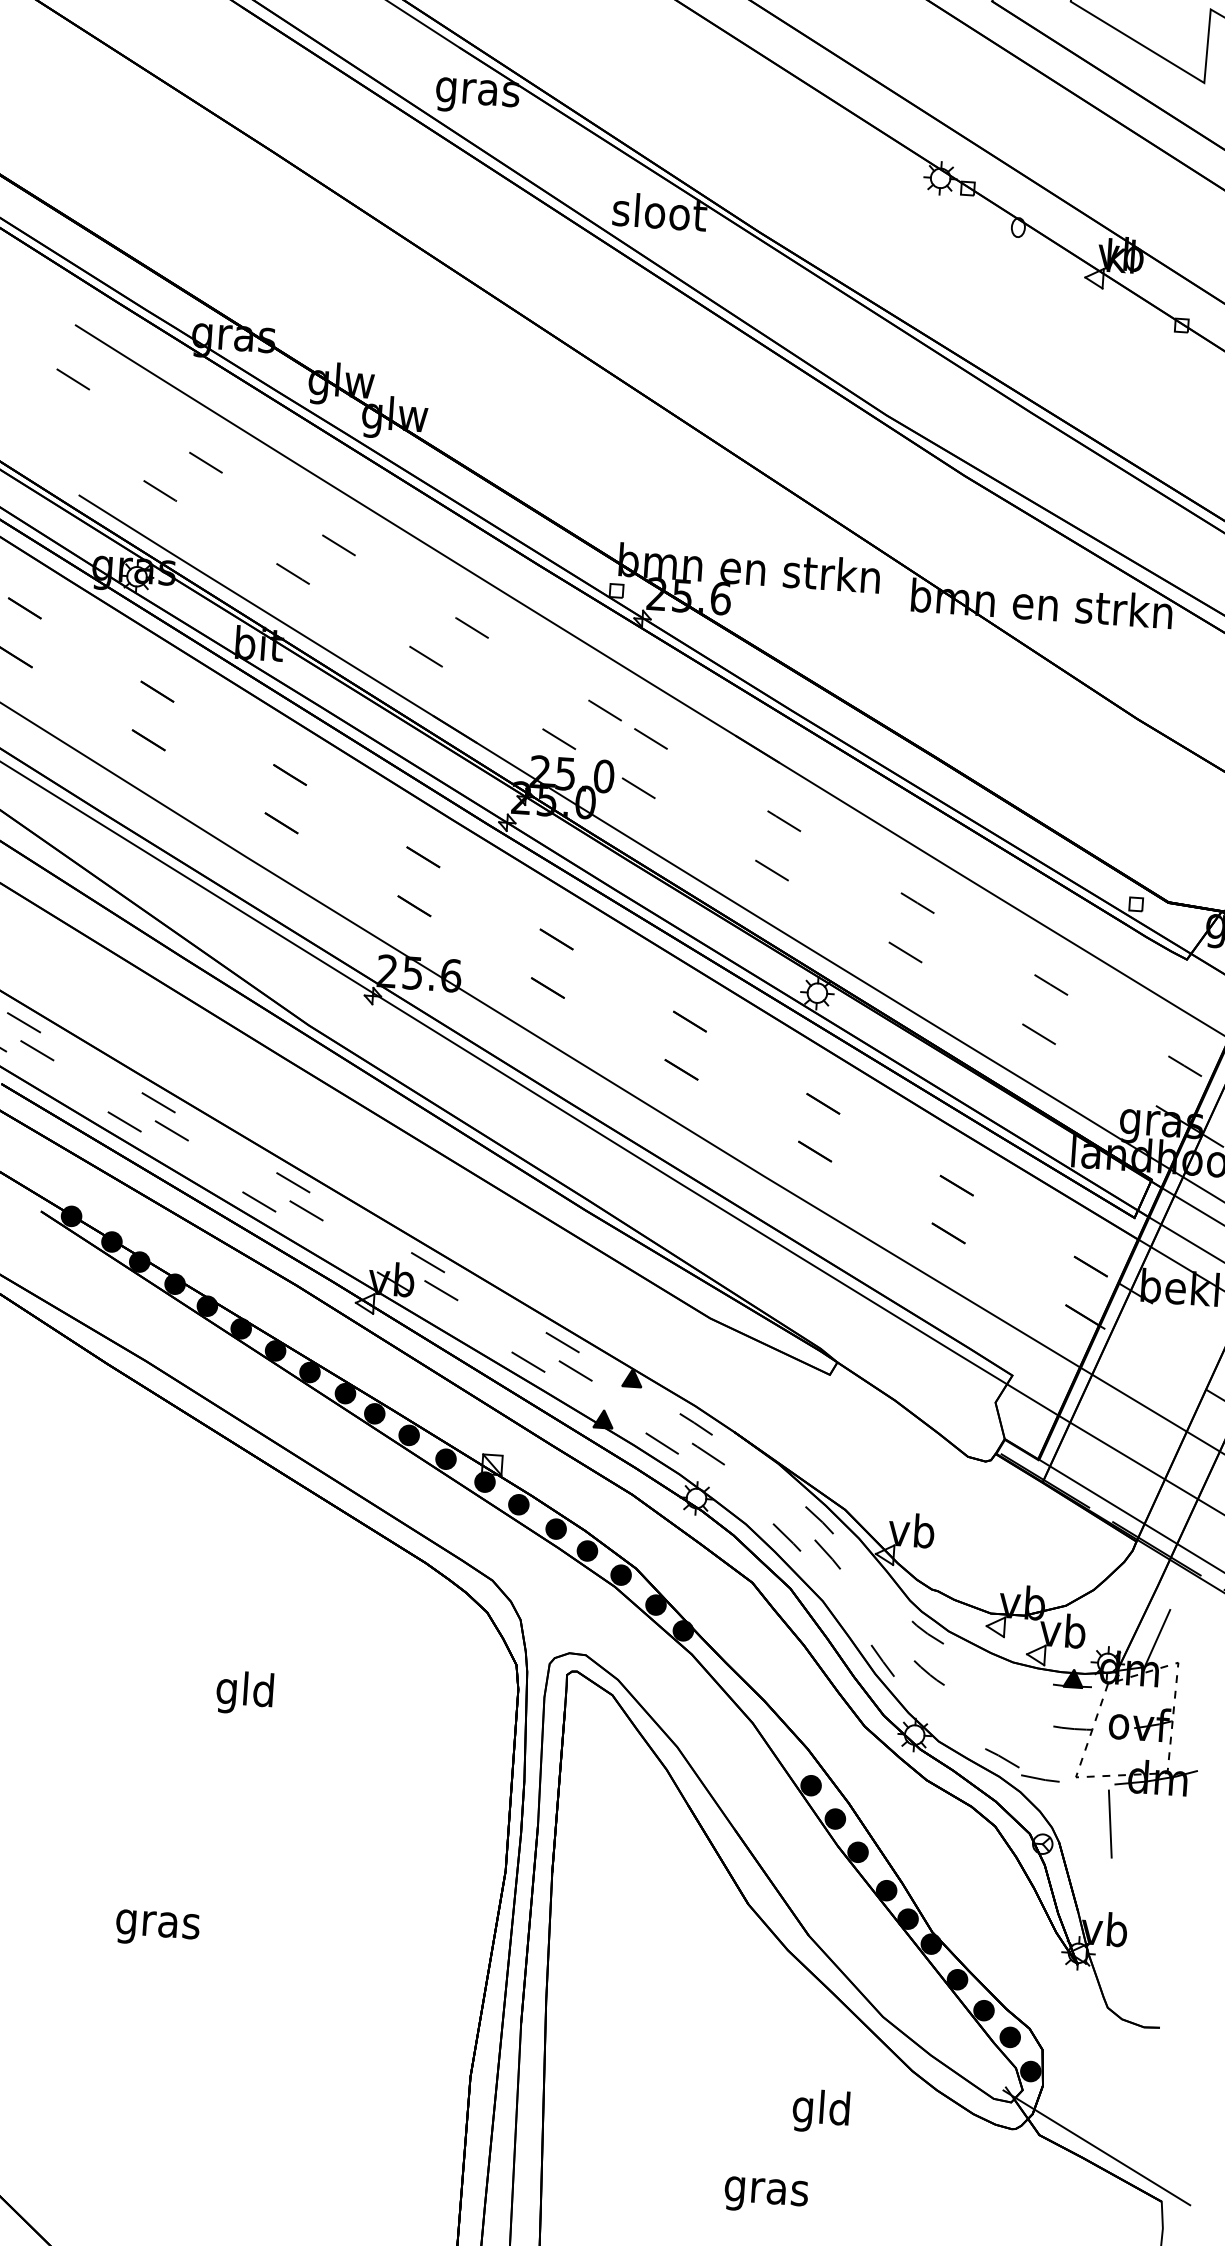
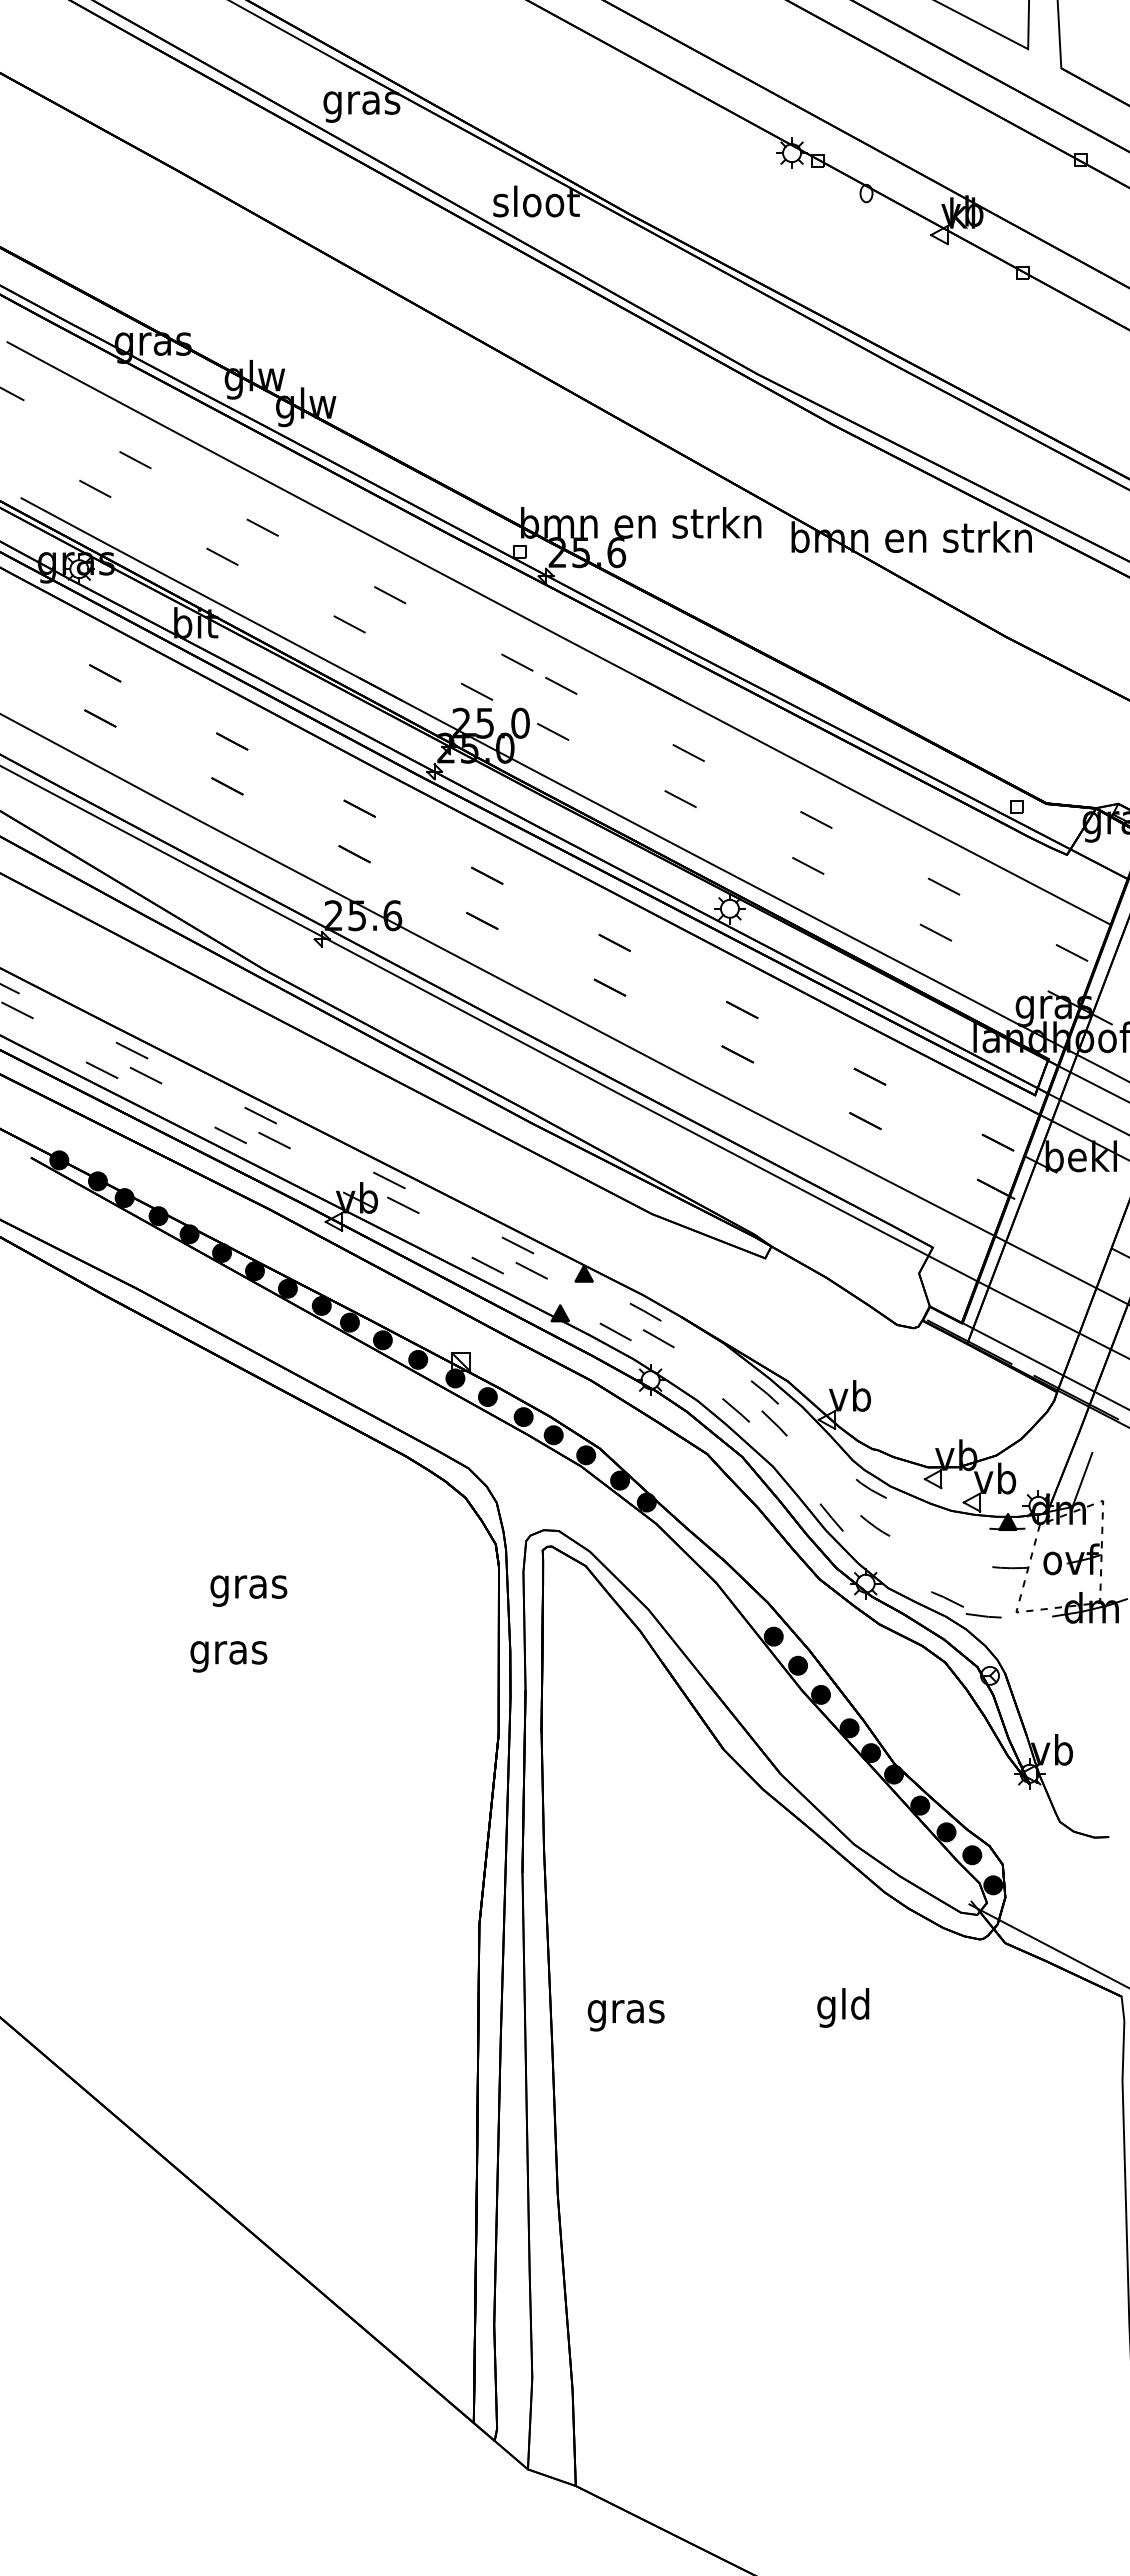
text: (245, 1692) -> (248, 1586), gld -> gras
line: (1110, 1823) -> (1050, 1652), removed
text: (157, 1928) -> (228, 1656), moved
text: (821, 2110) -> (843, 2007), moved
text: (765, 2195) -> (625, 2015), moved

